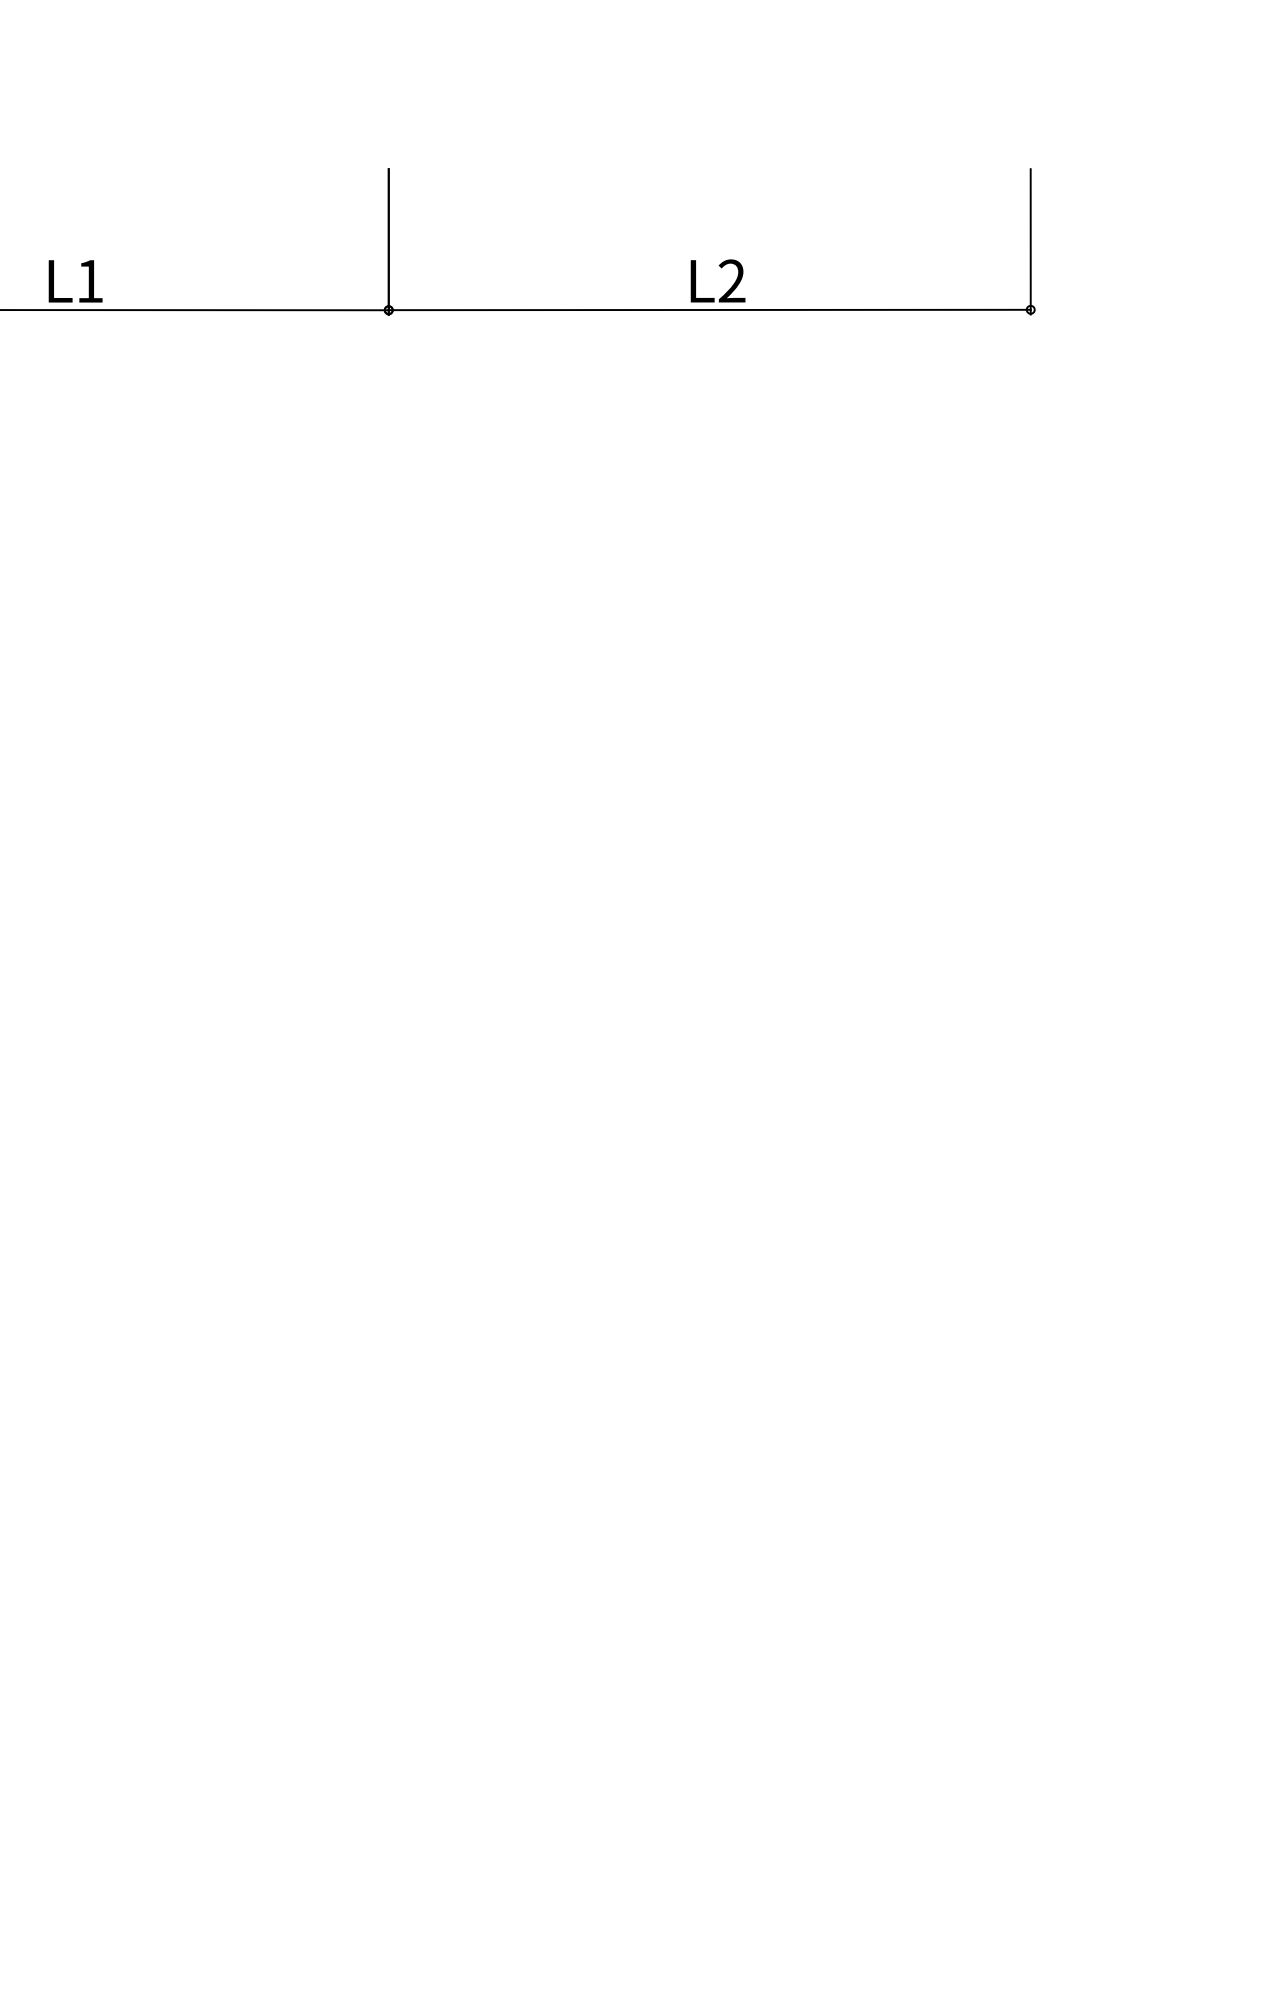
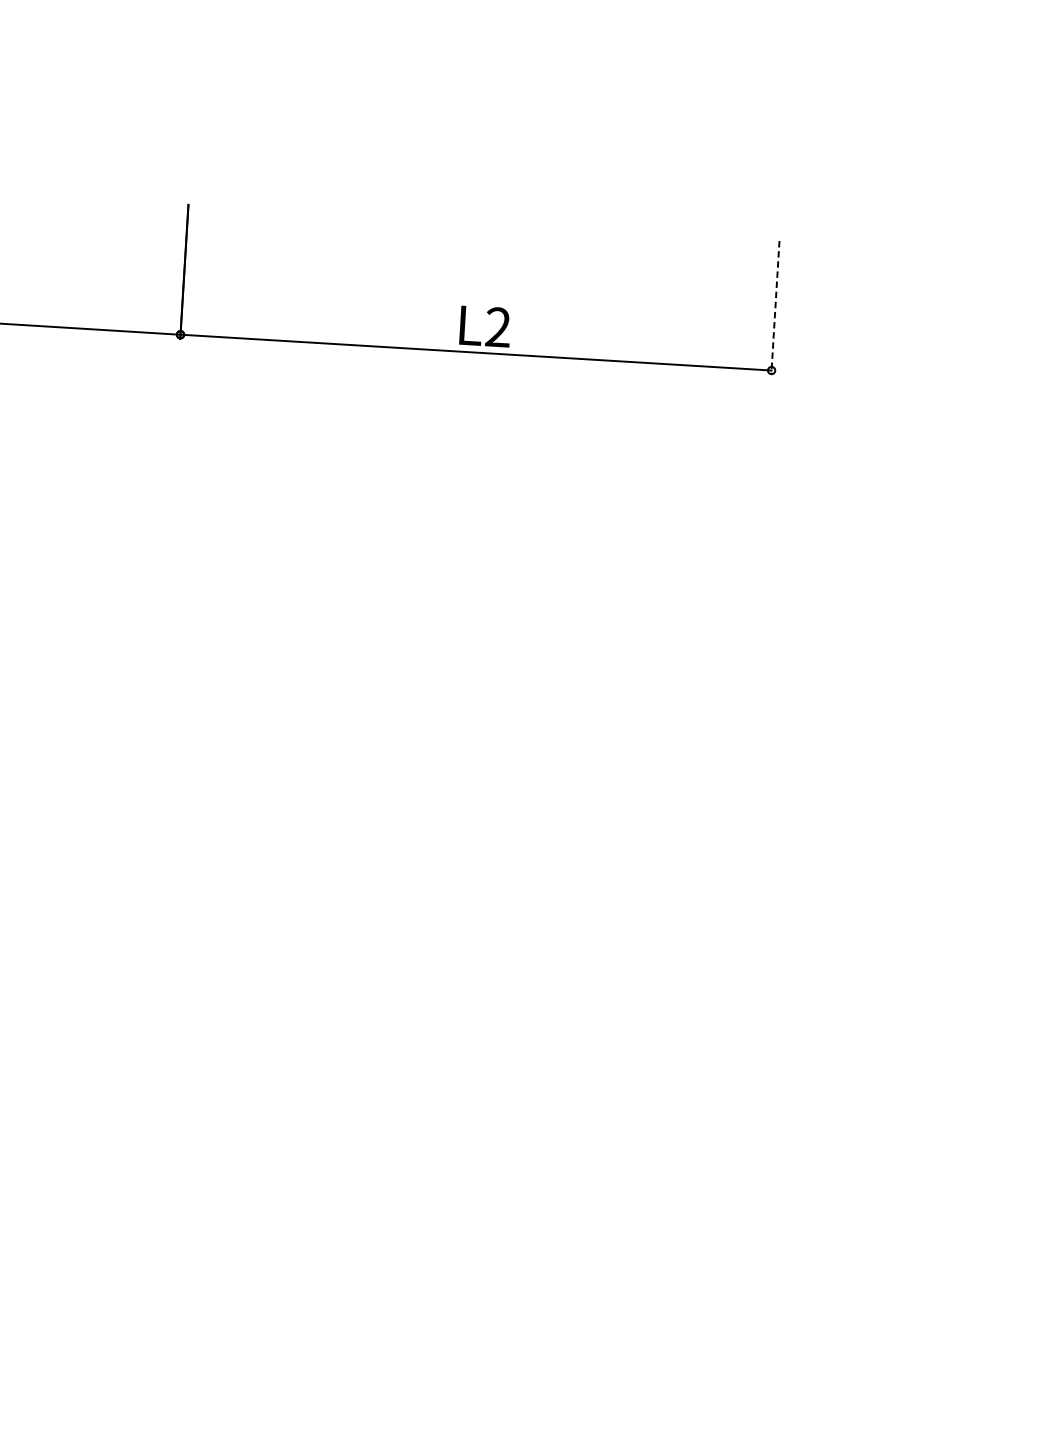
line: (1030, 241) -> (775, 307), solid -> dashed

